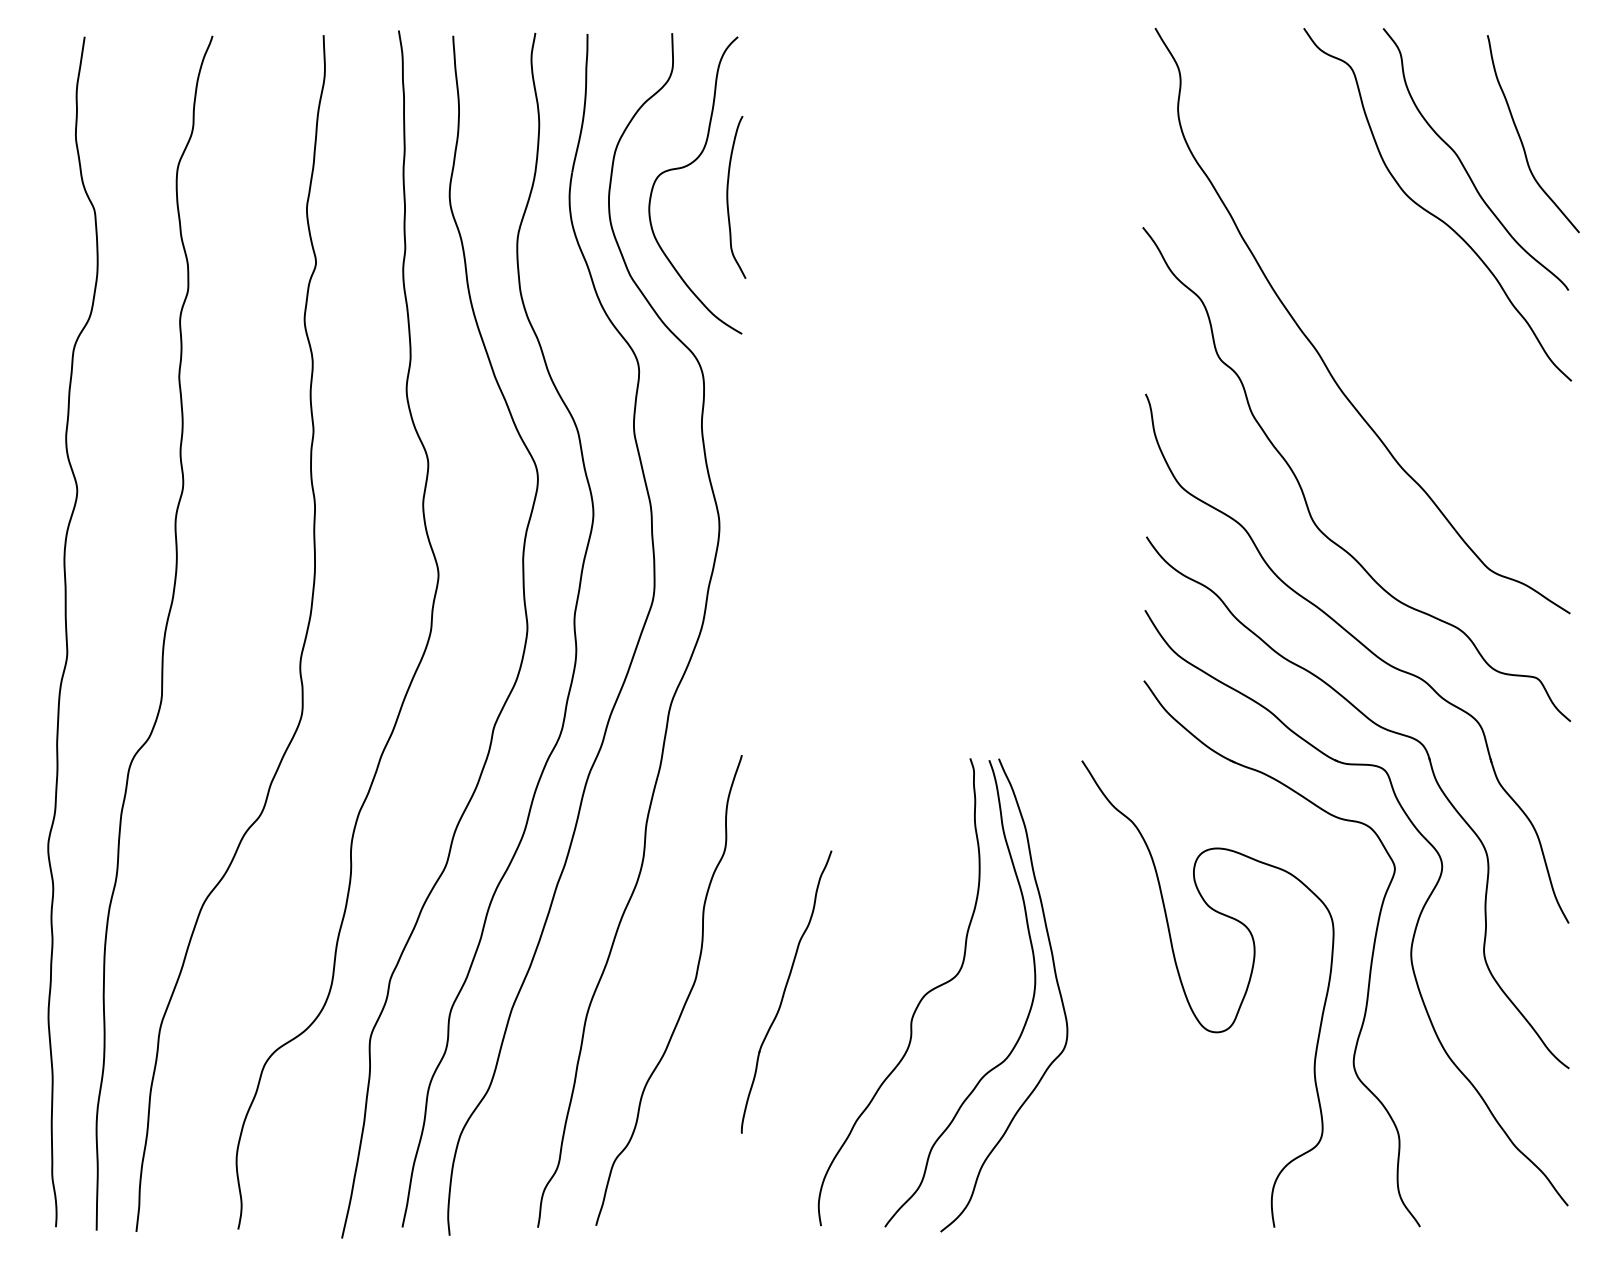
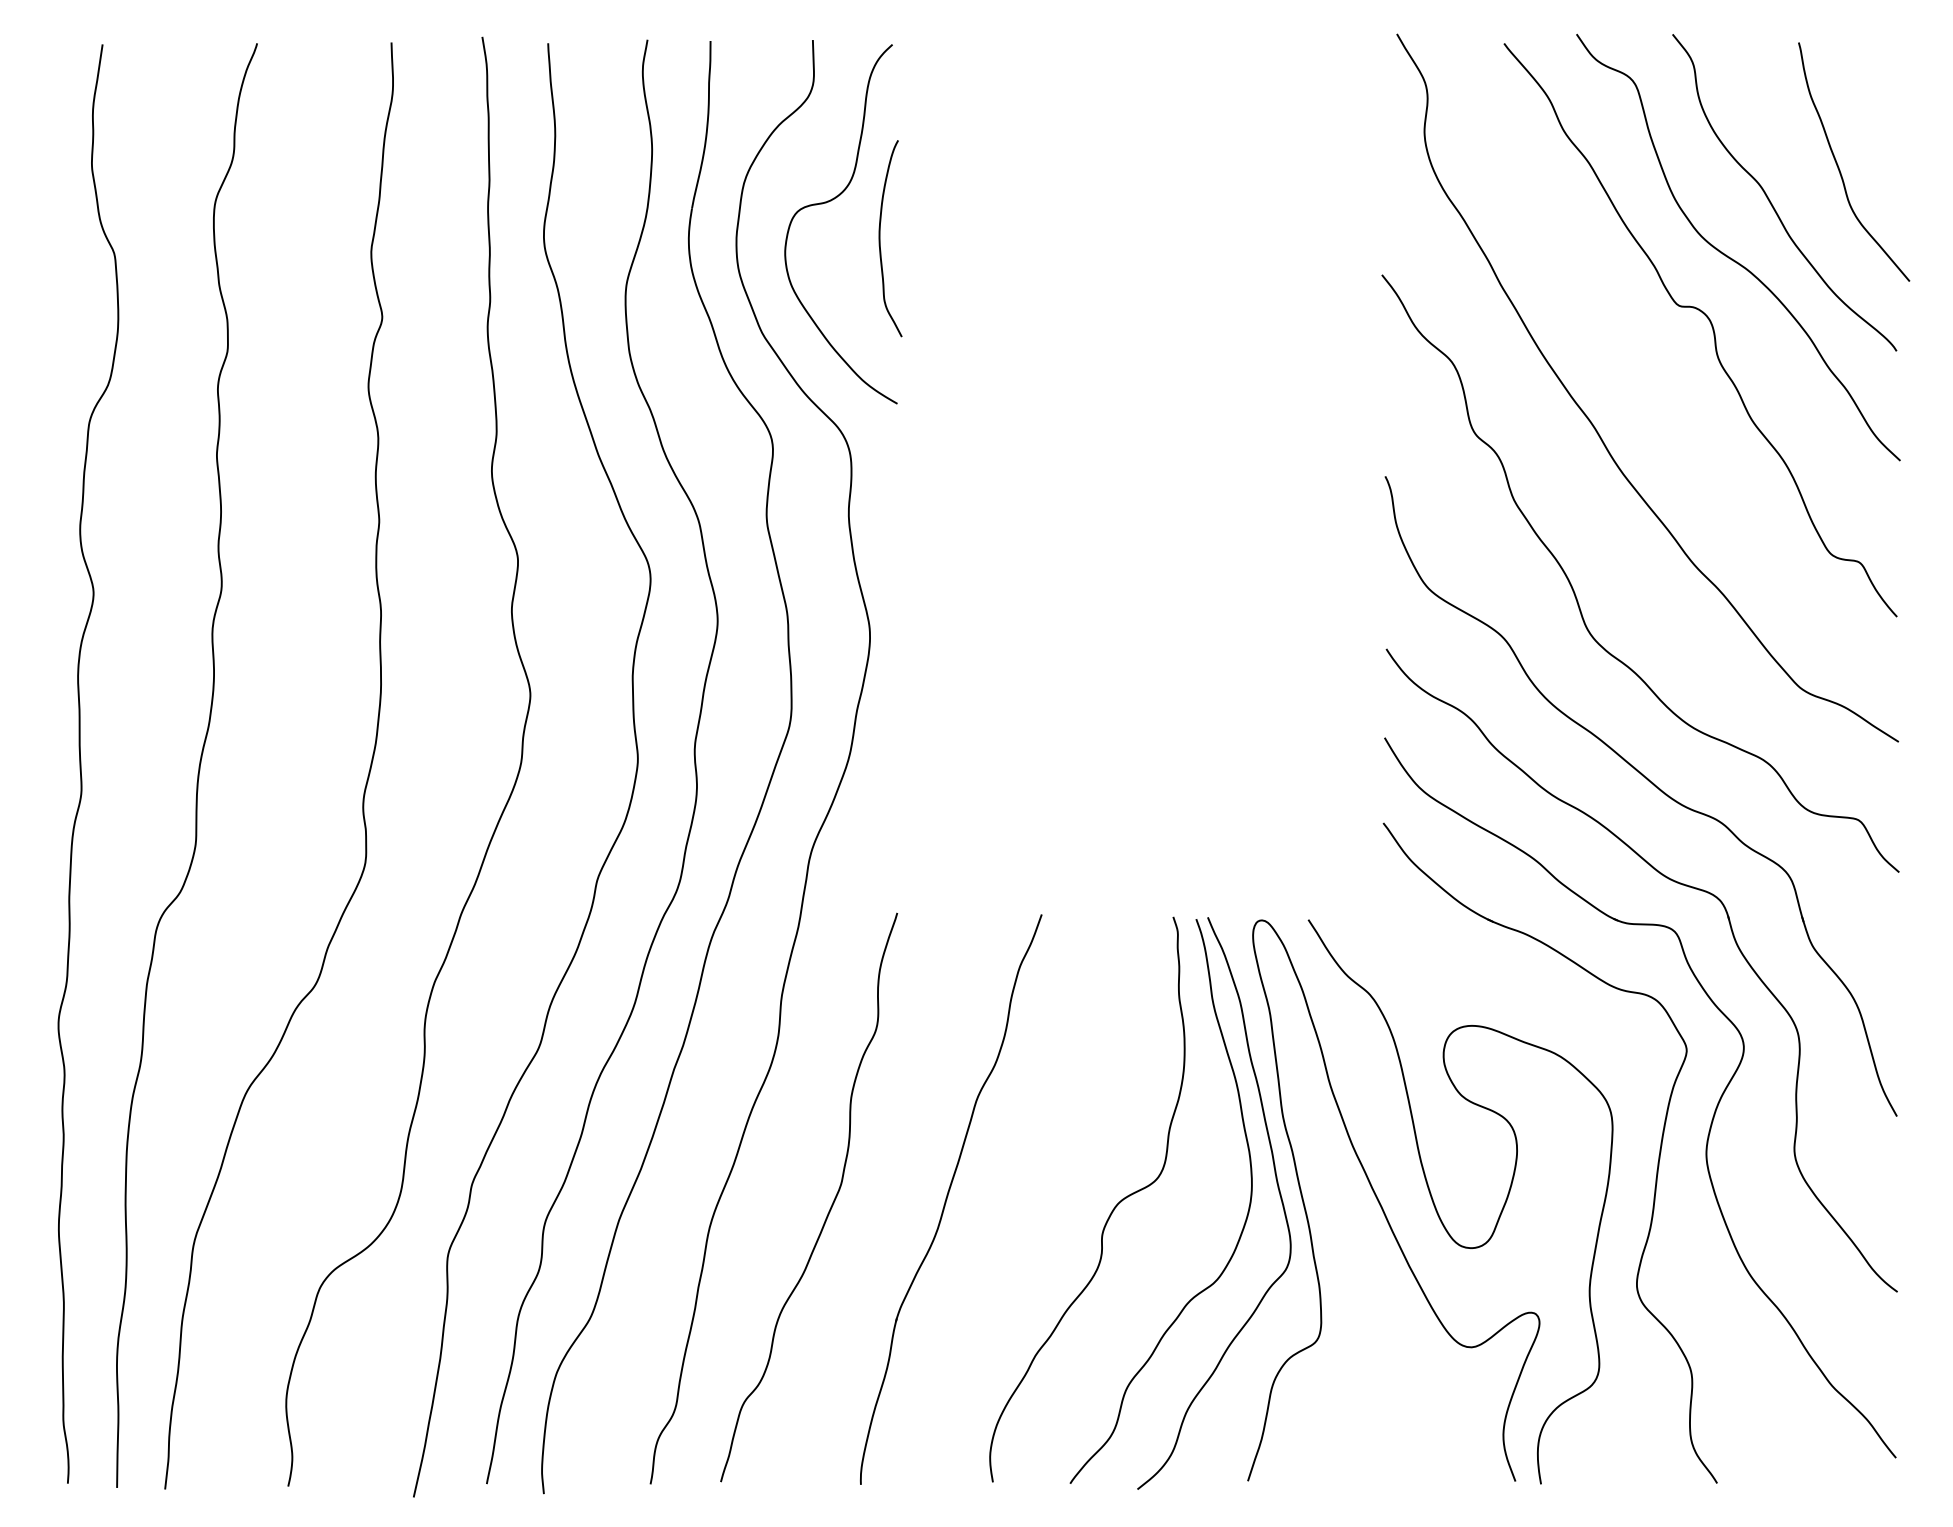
curve: (1415, 270) -> (1711, 327), added
part: (786, 992) -> (951, 1199), size x1.67
curve: (1143, 997) -> (1382, 1206), added

